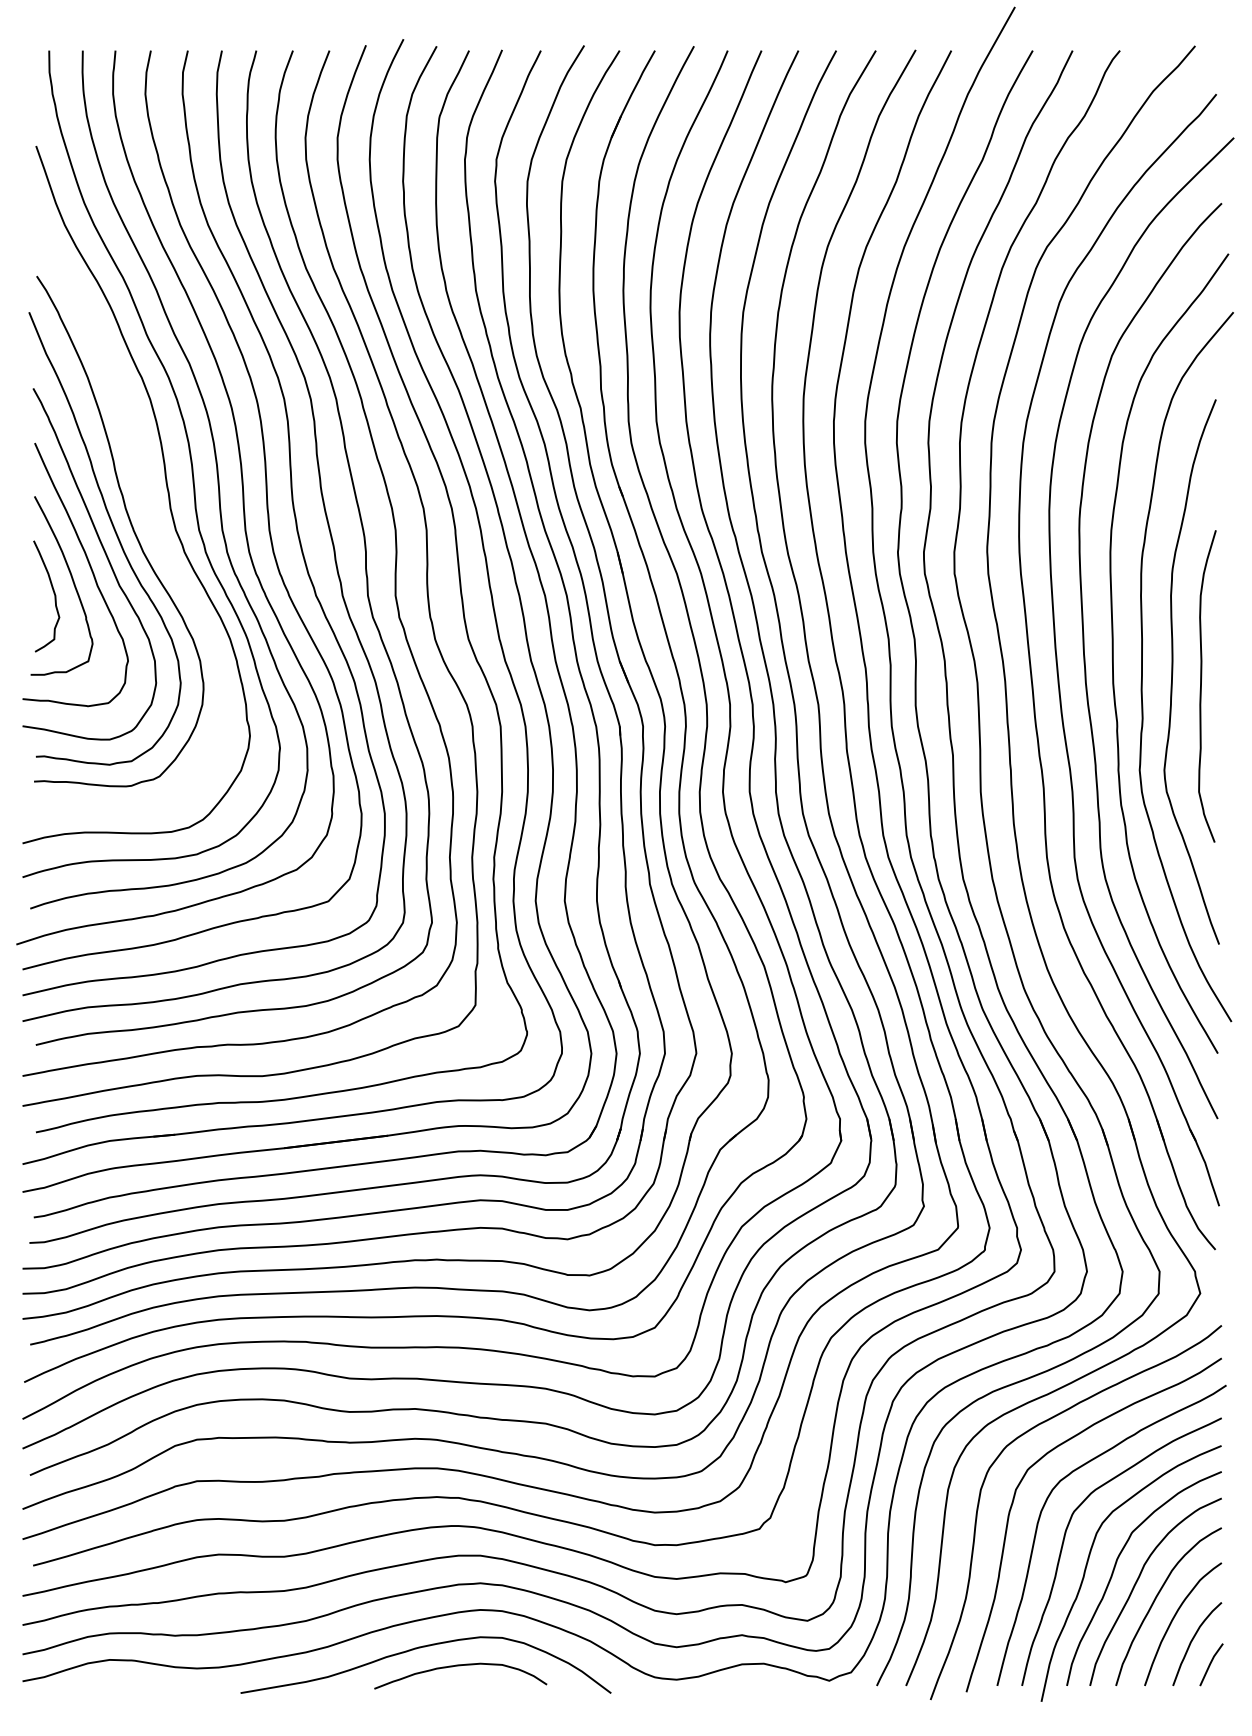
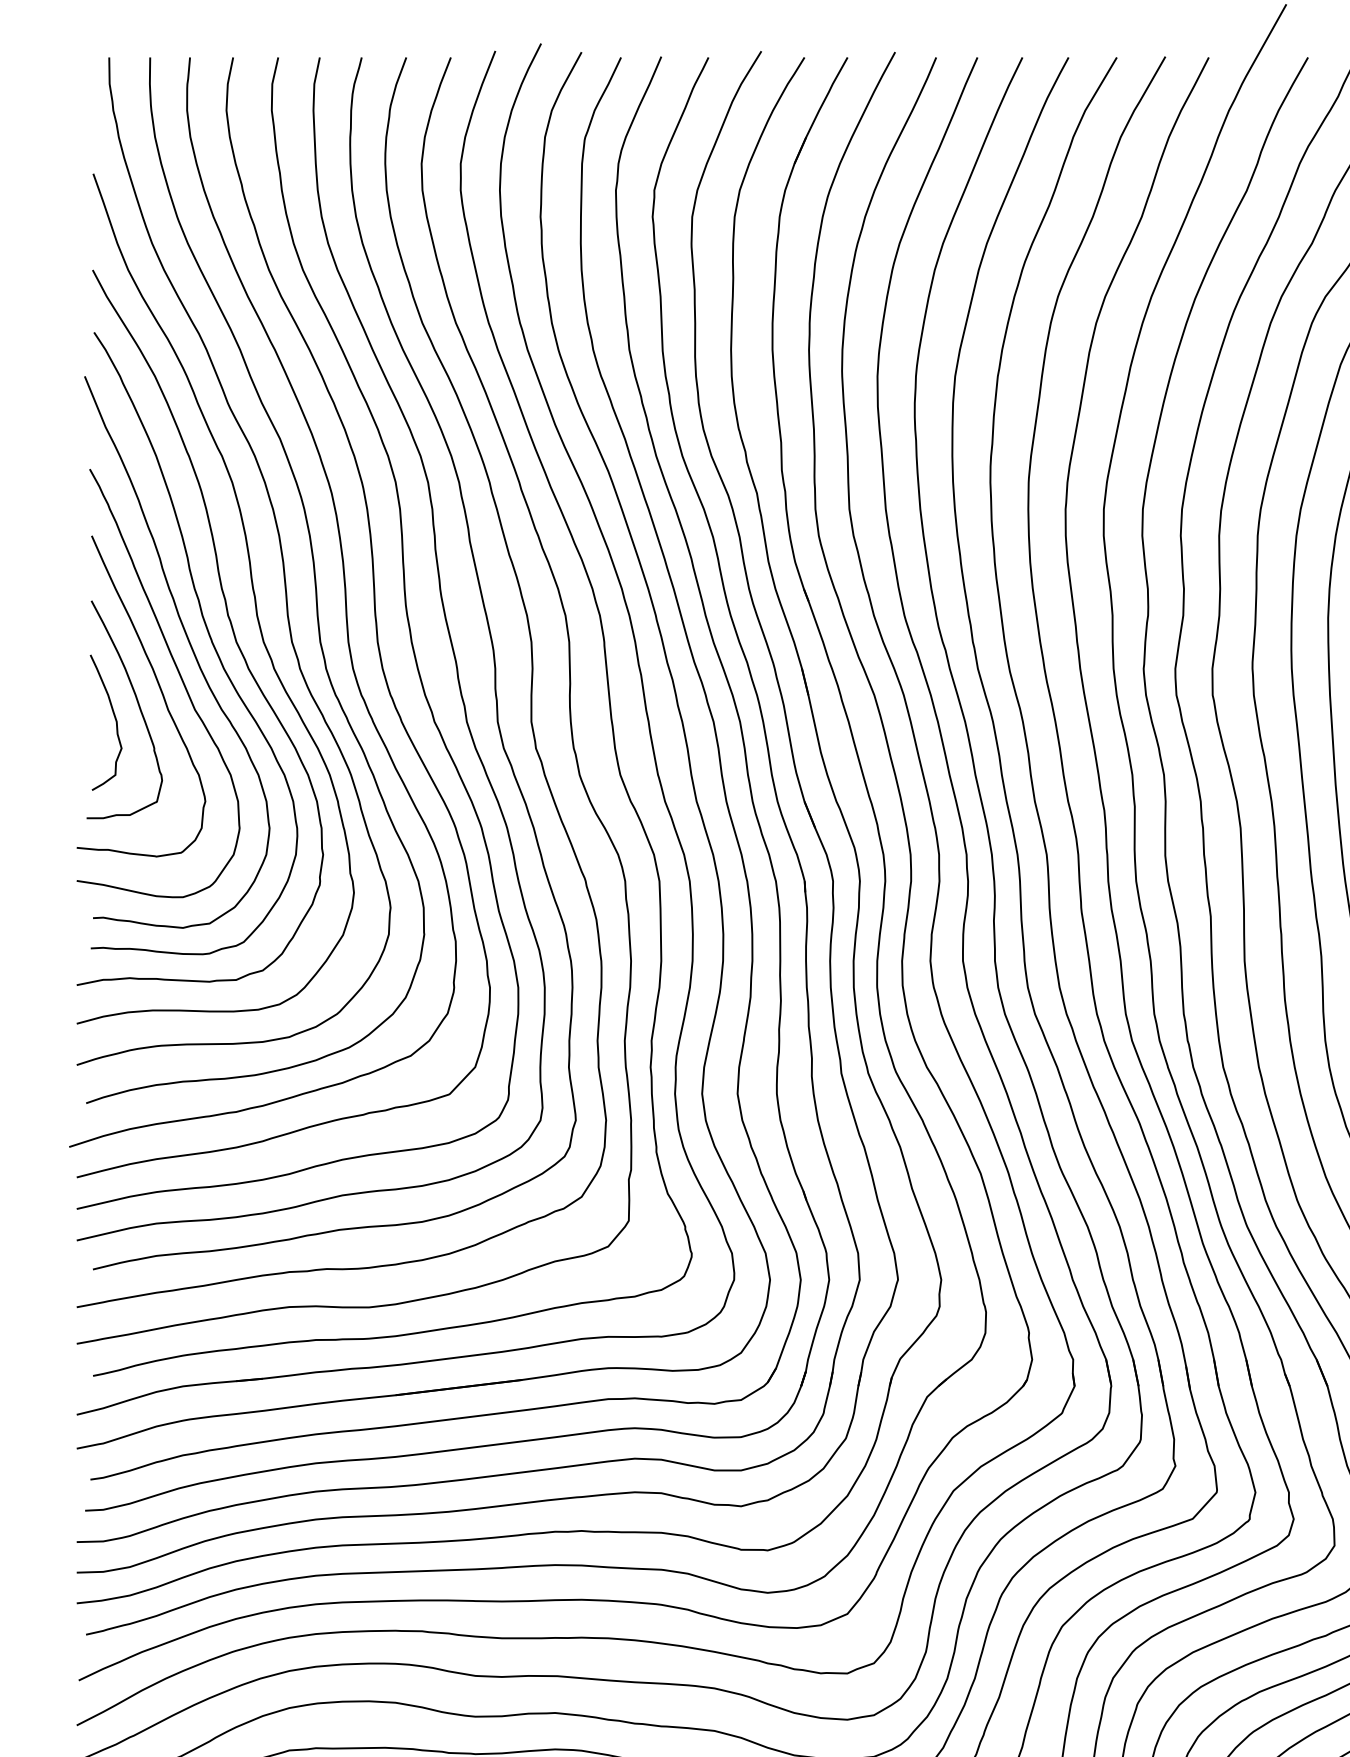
curve: (145, 508) -> (226, 615), added

